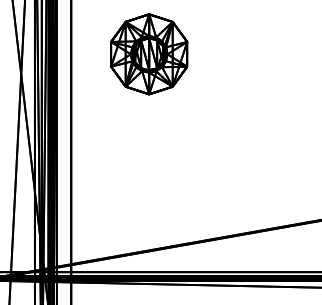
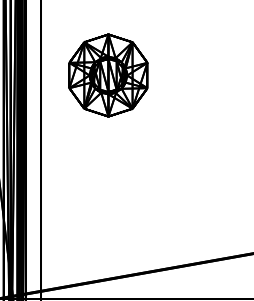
part: (148, 54) -> (107, 75), moved

